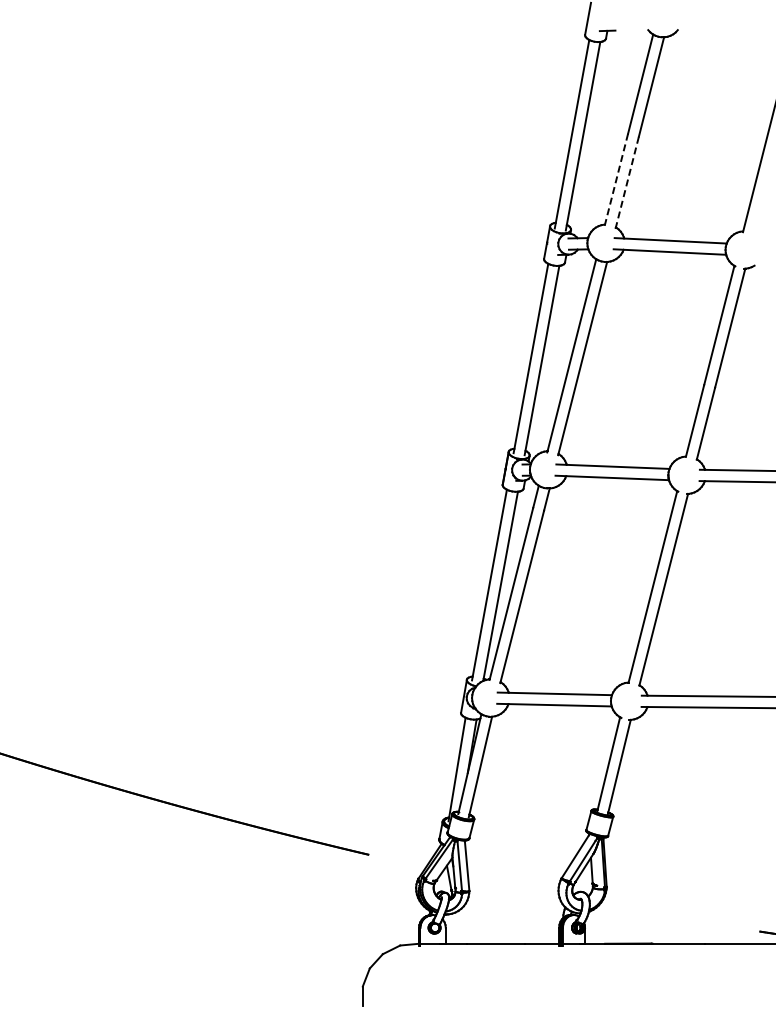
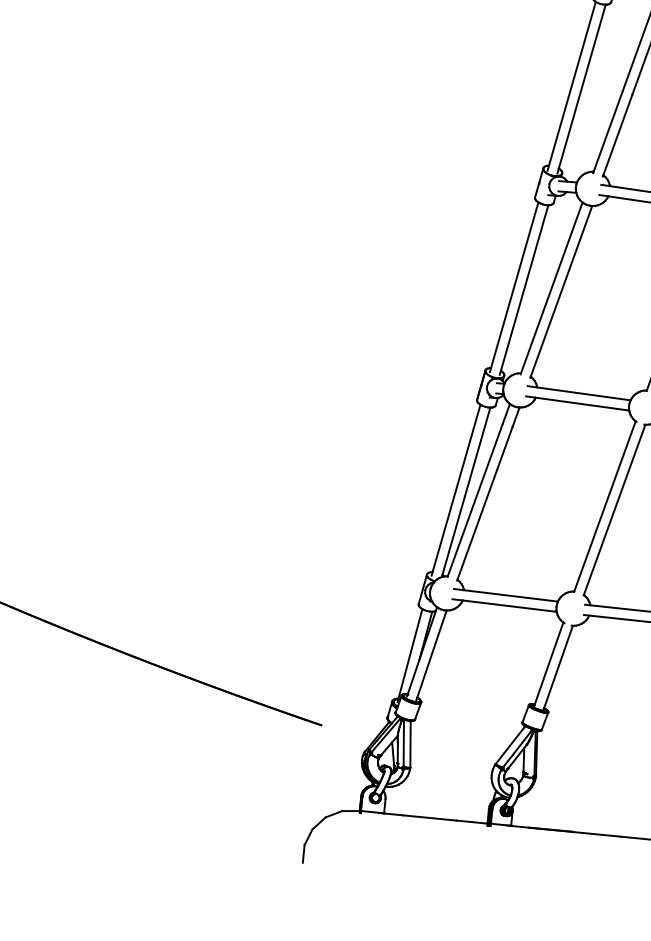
line: (616, 180) -> (608, 132), dashed -> solid
line: (627, 182) -> (617, 135), dashed -> solid

